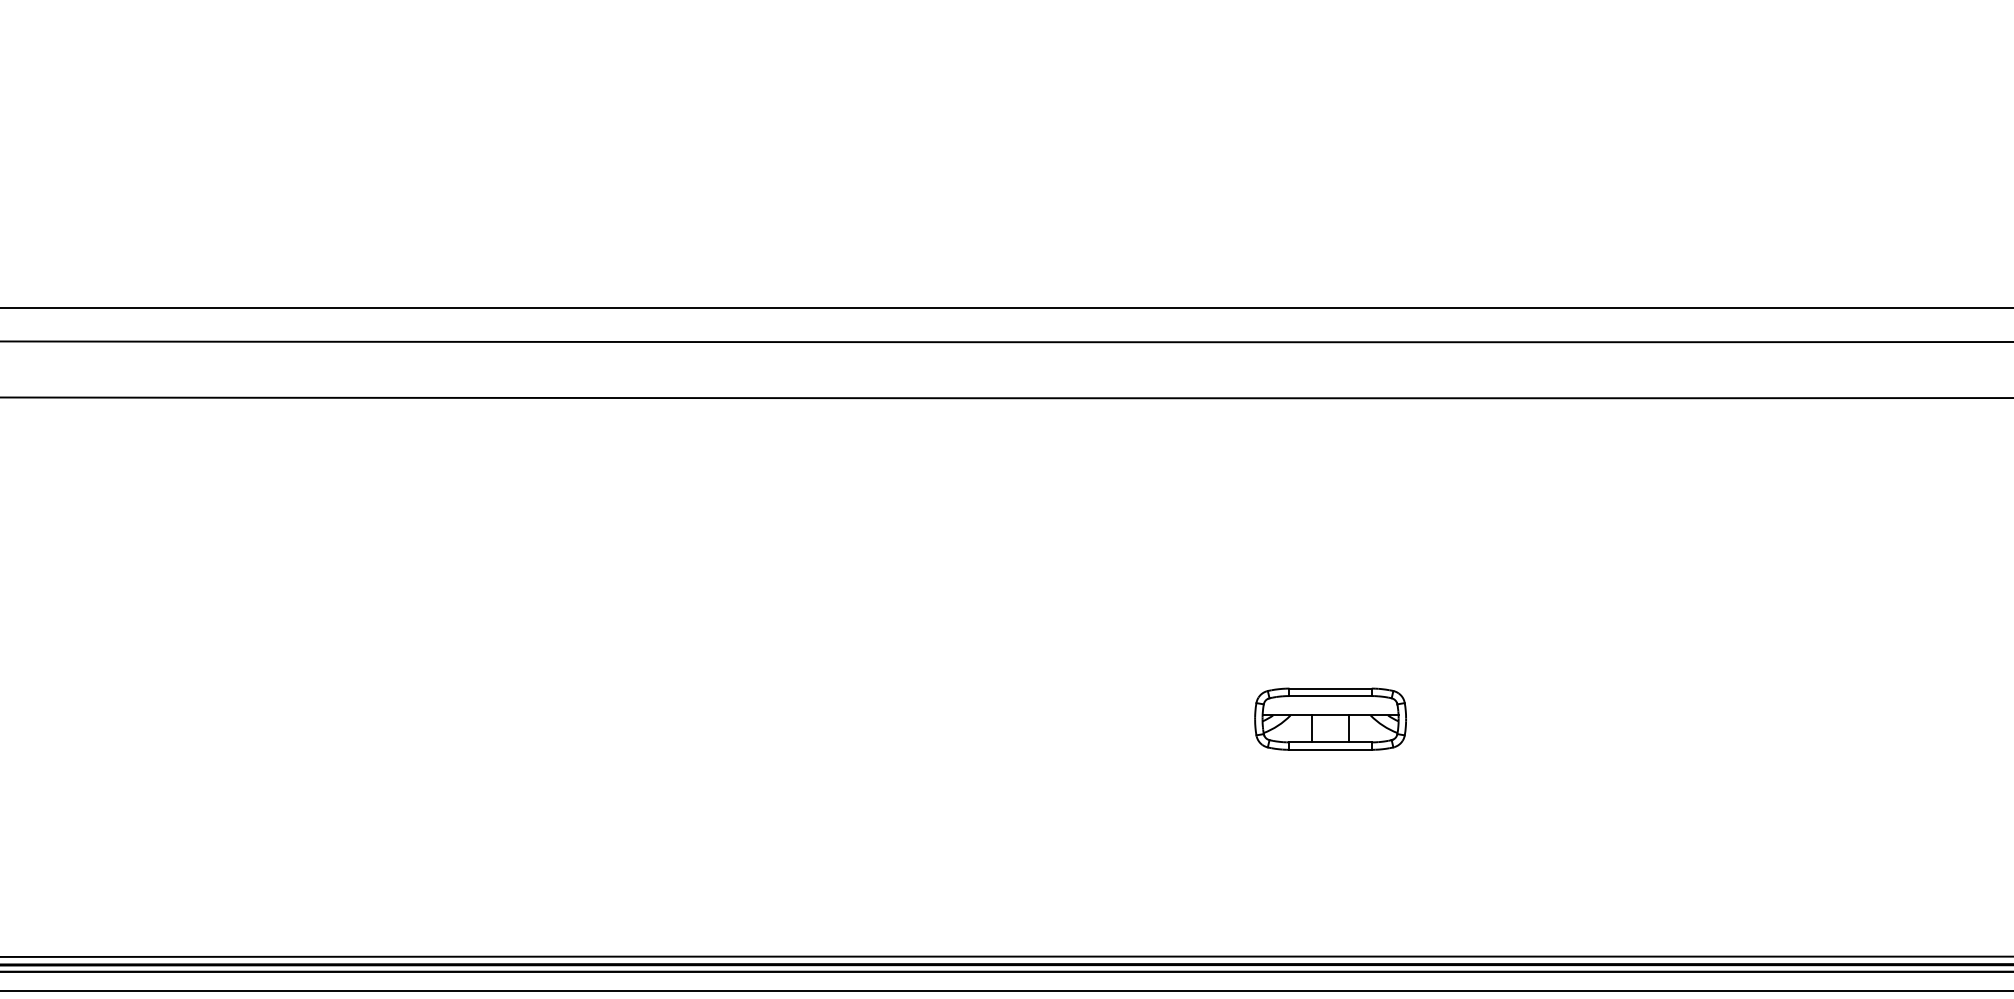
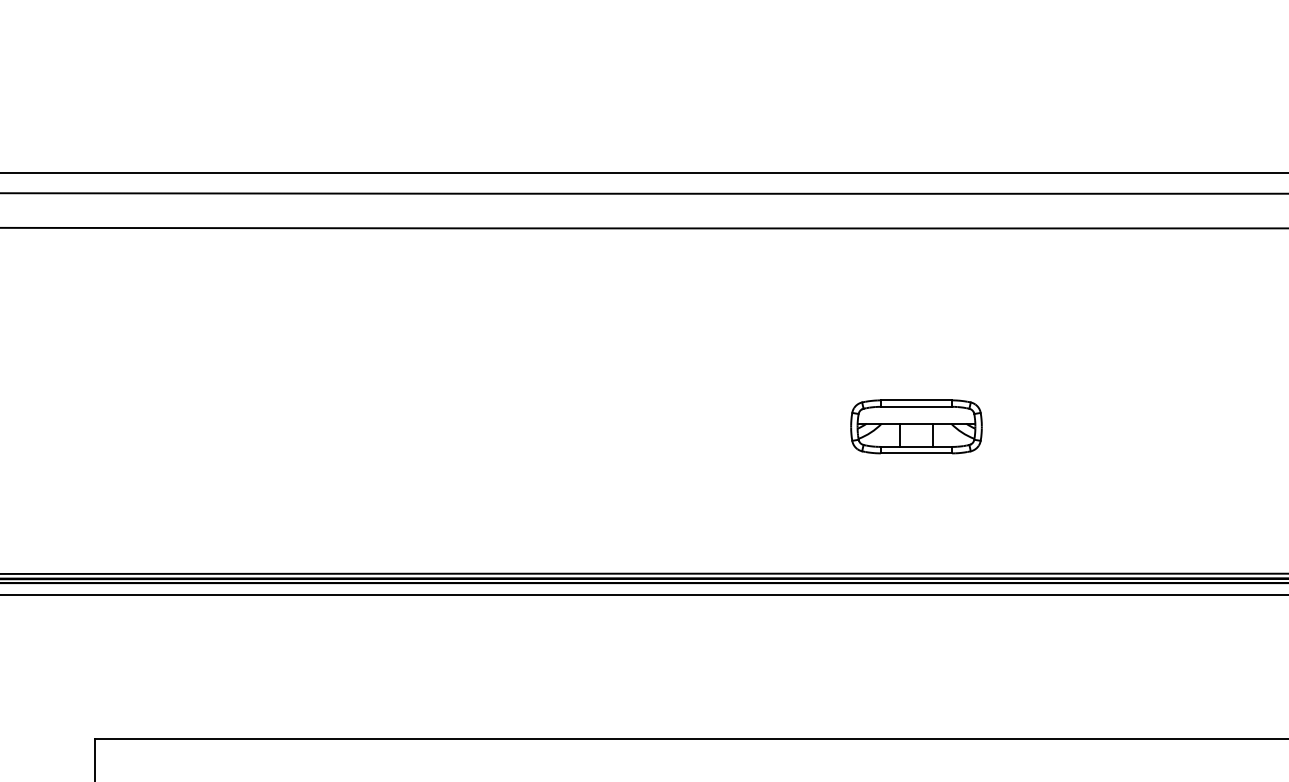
part: (1330, 718) -> (916, 426), size x1.4

